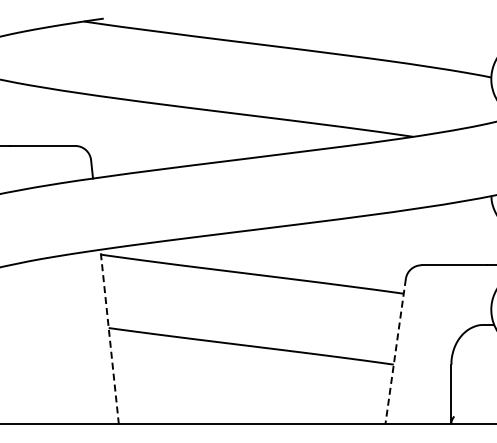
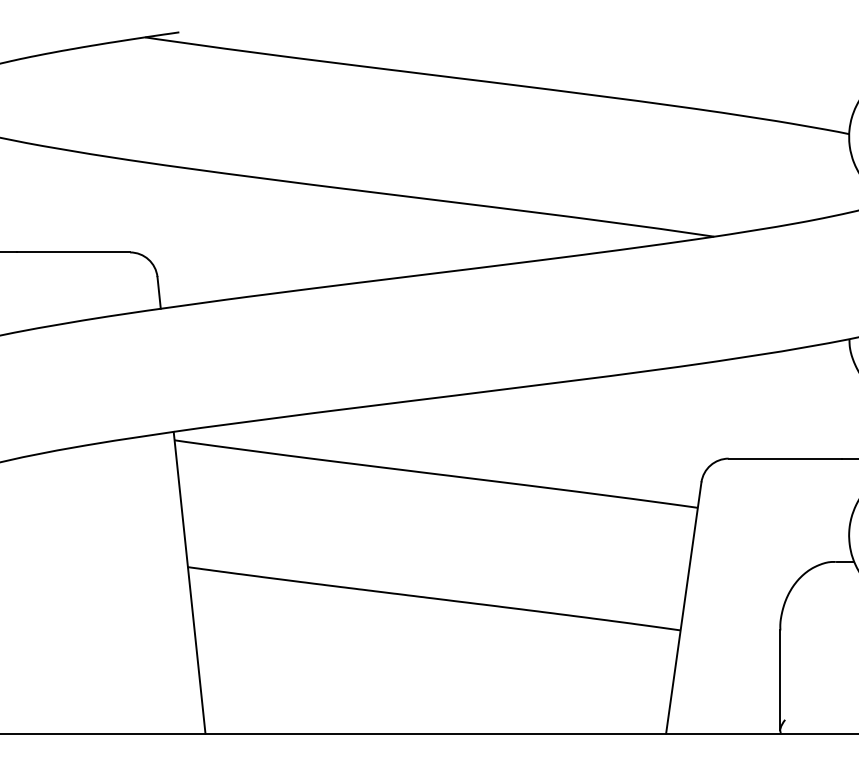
line: (109, 337) -> (189, 583), dashed -> solid
line: (395, 352) -> (683, 609), dashed -> solid

